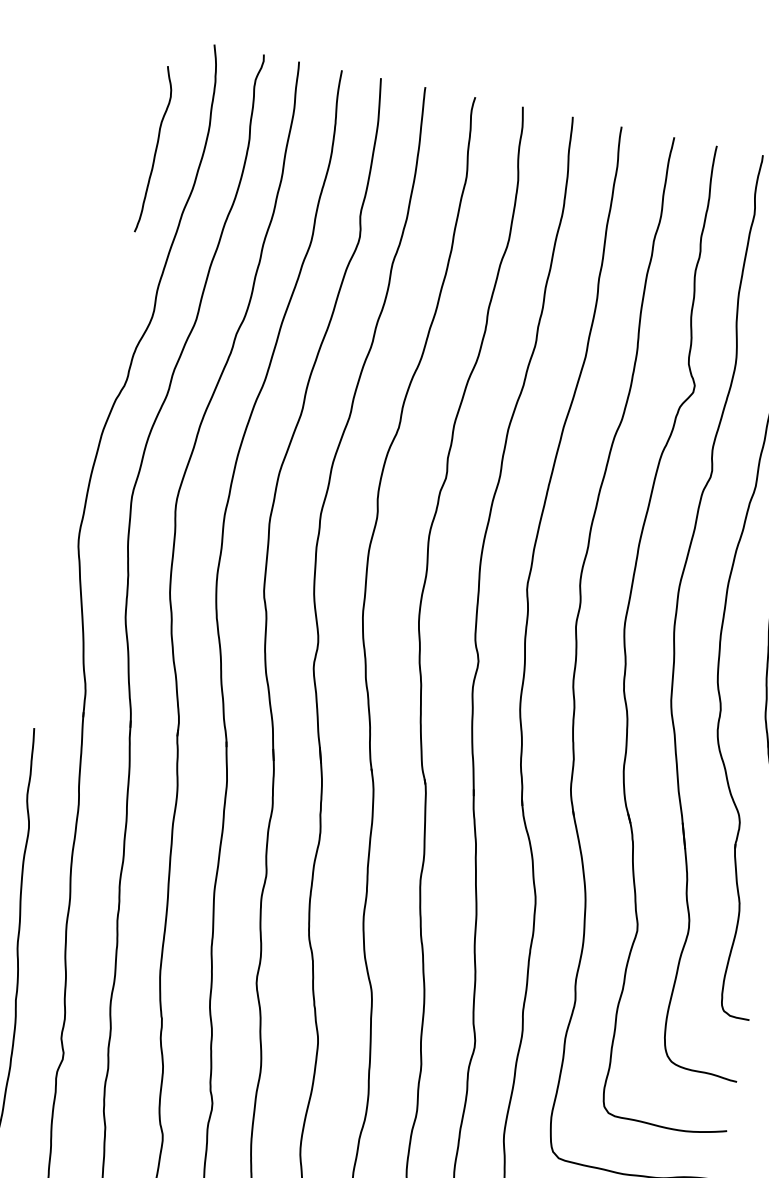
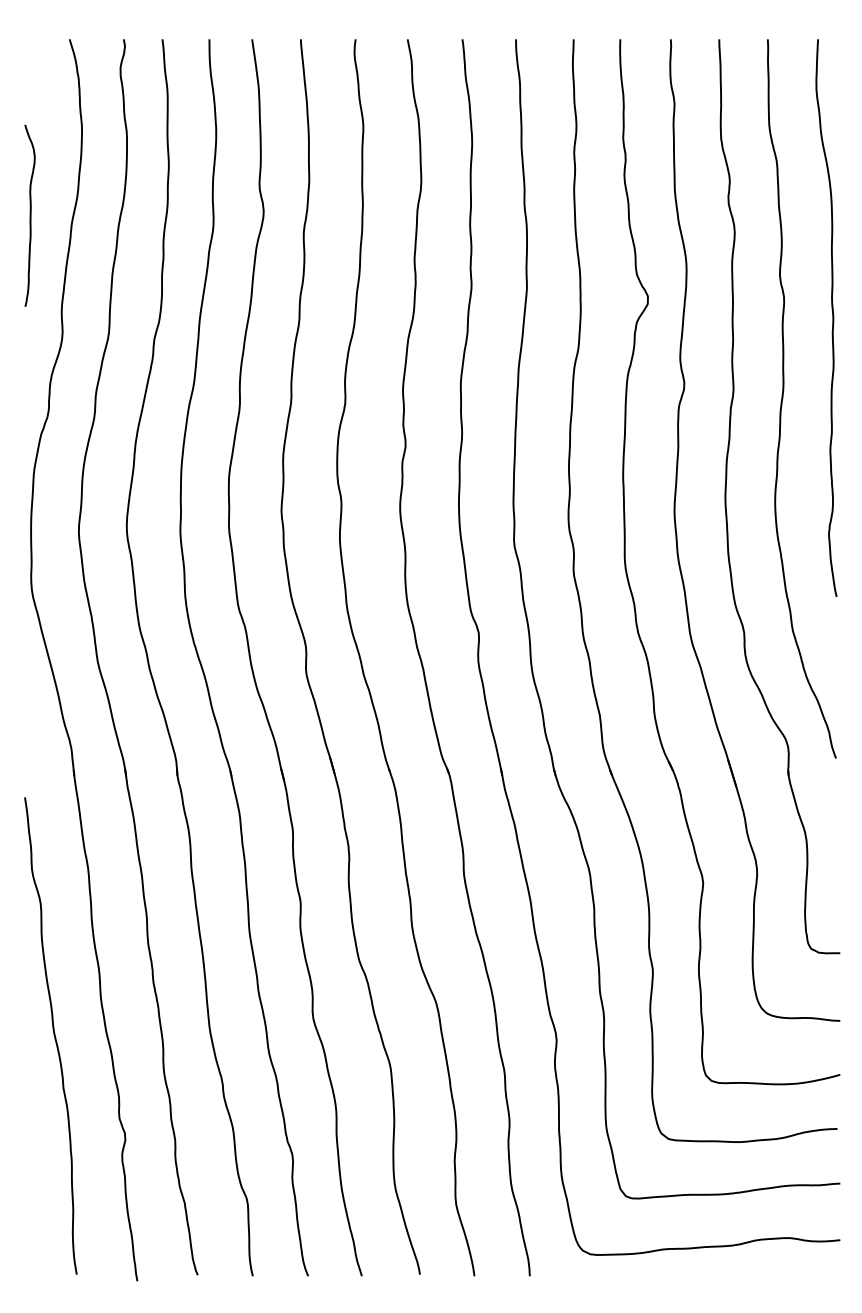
curve: (155, 149) -> (29, 215), moved

